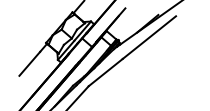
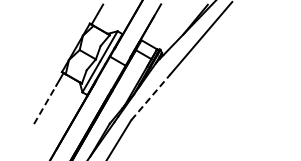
line: (30, 63) -> (45, 104), solid -> dashed
line: (106, 72) -> (151, 96), solid -> dashed

